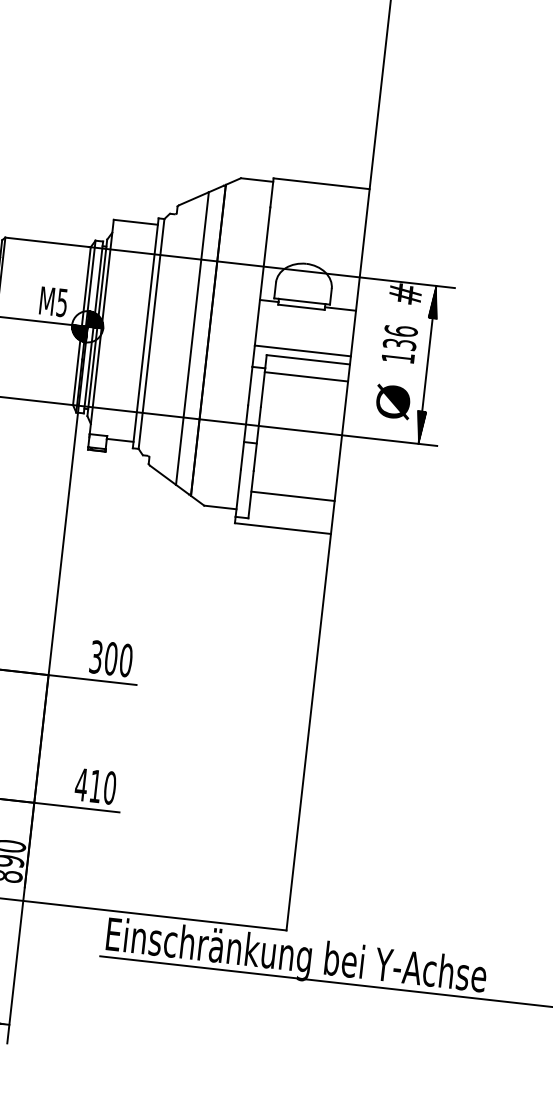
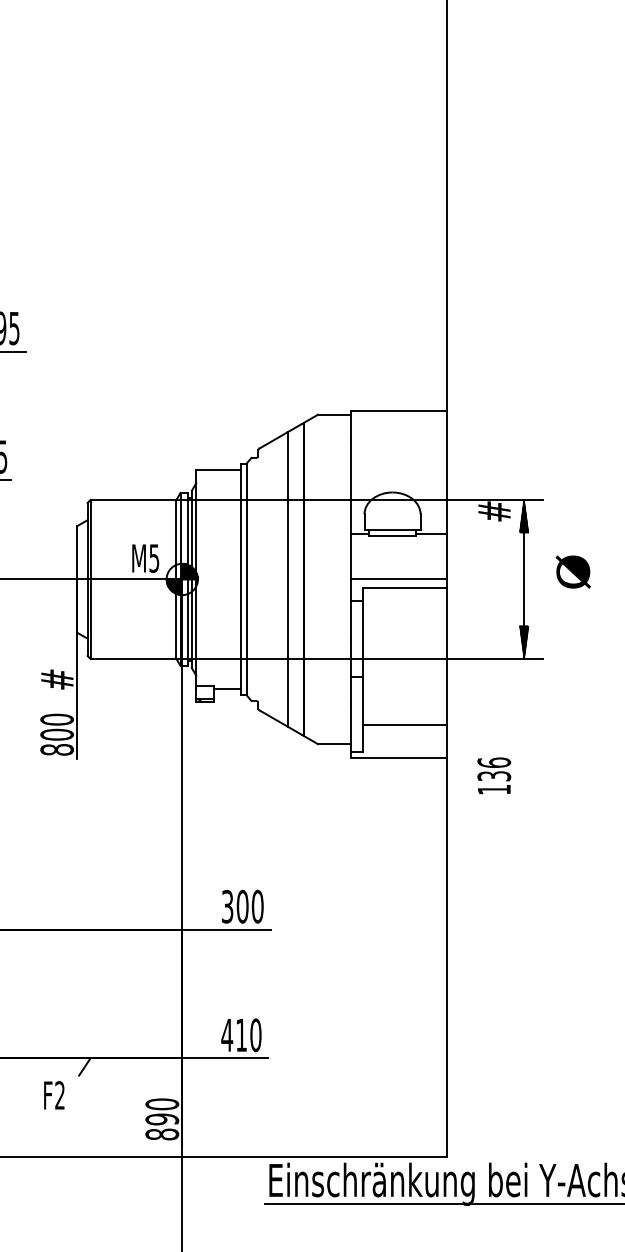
text: (399, 343) -> (494, 775), moved
line: (306, 376) -> (405, 604), removed
text: (392, 401) -> (572, 571), moved

